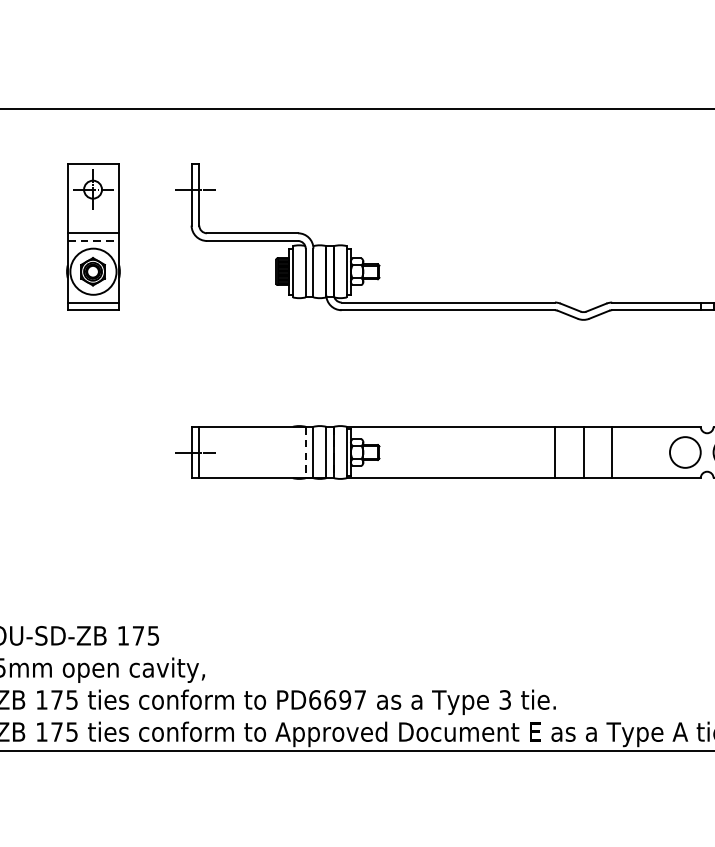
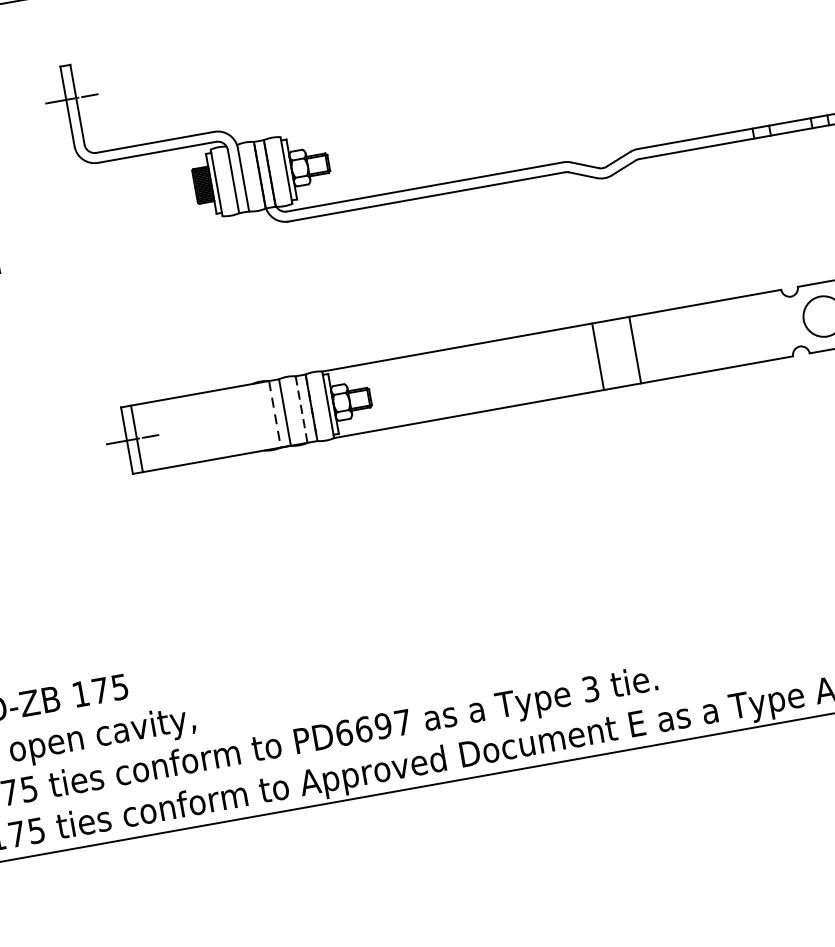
line: (326, 452) -> (301, 409), solid -> dashed
line: (612, 452) -> (672, 343), removed
circle: (685, 452) -> (767, 326), removed

